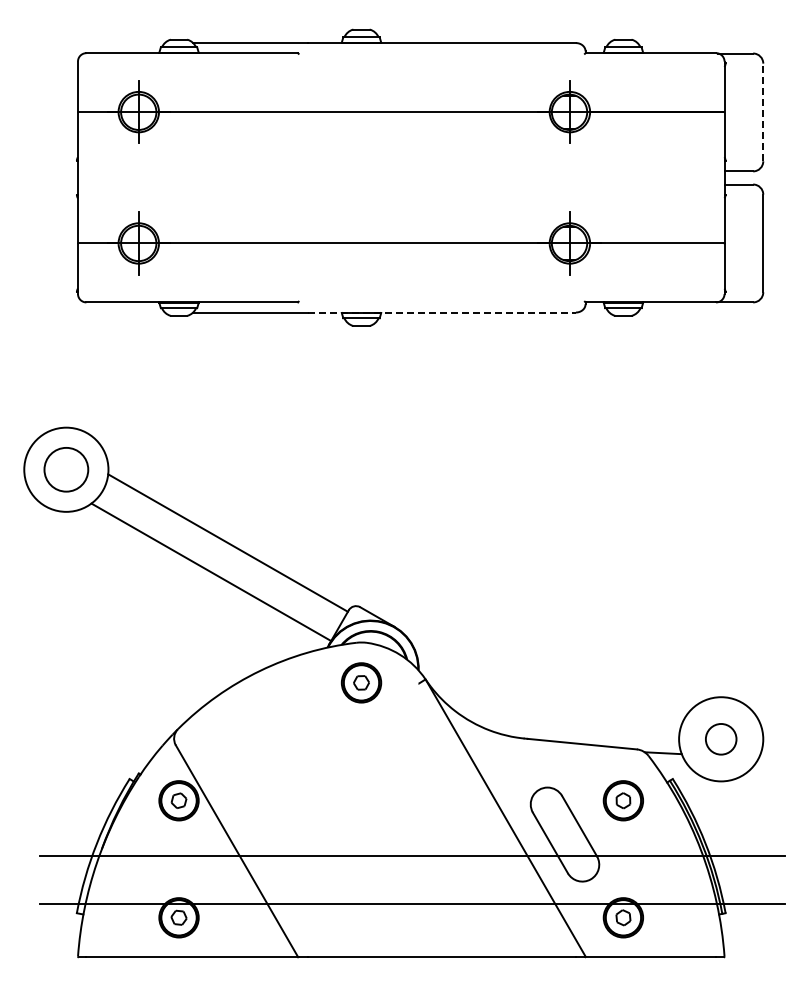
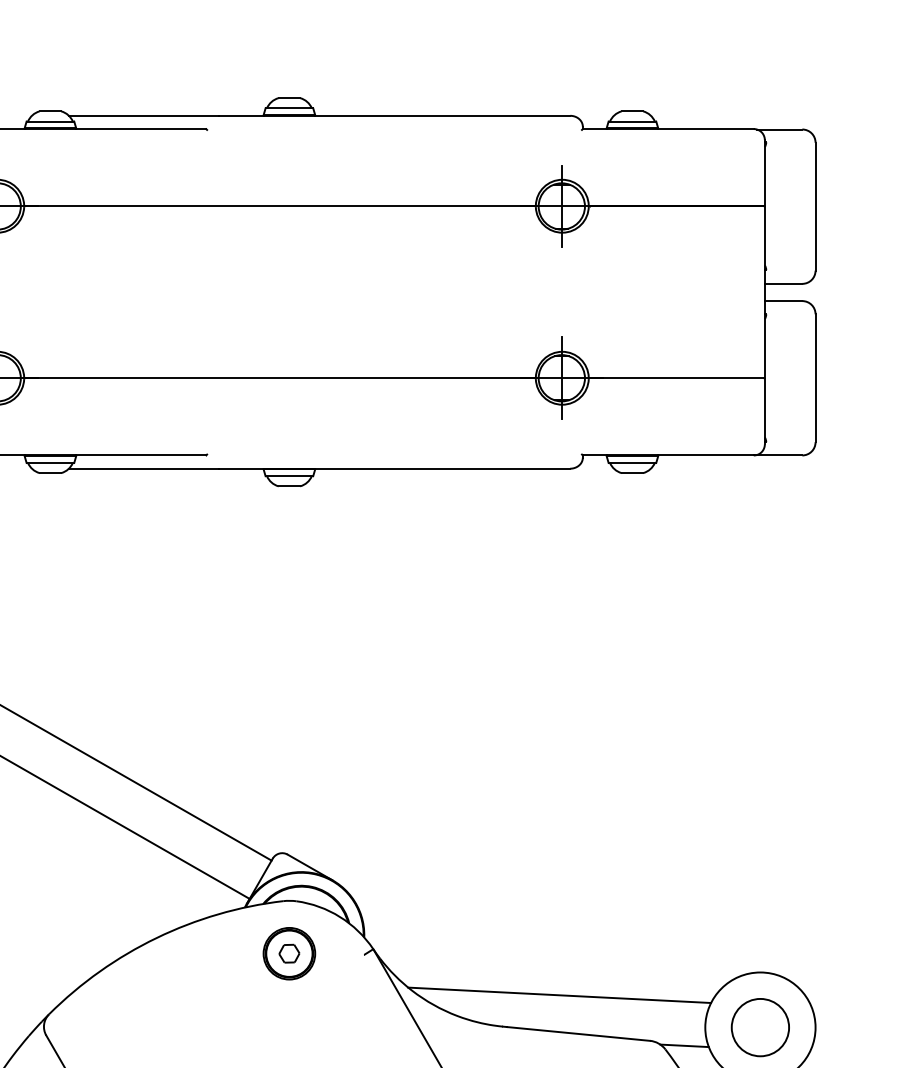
line: (763, 112) -> (815, 206), dashed -> solid
line: (442, 312) -> (395, 468), dashed -> solid
line: (567, 714) -> (559, 995), added
circle: (721, 739) -> (760, 1027), size x1.43

